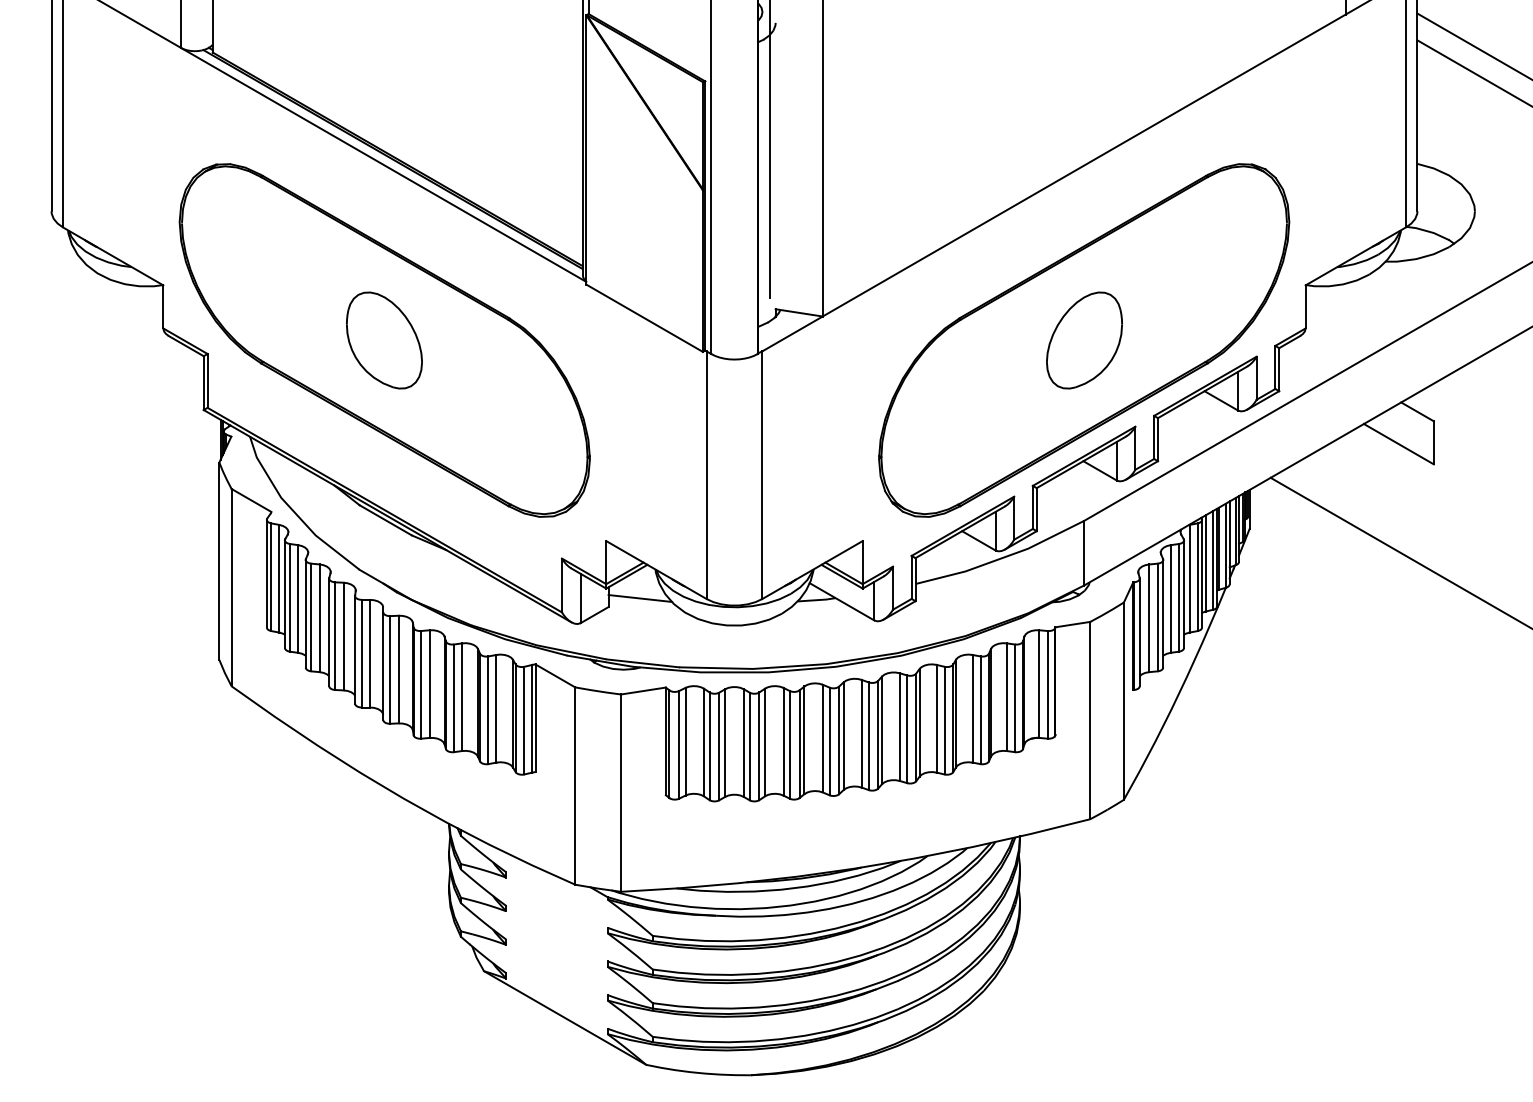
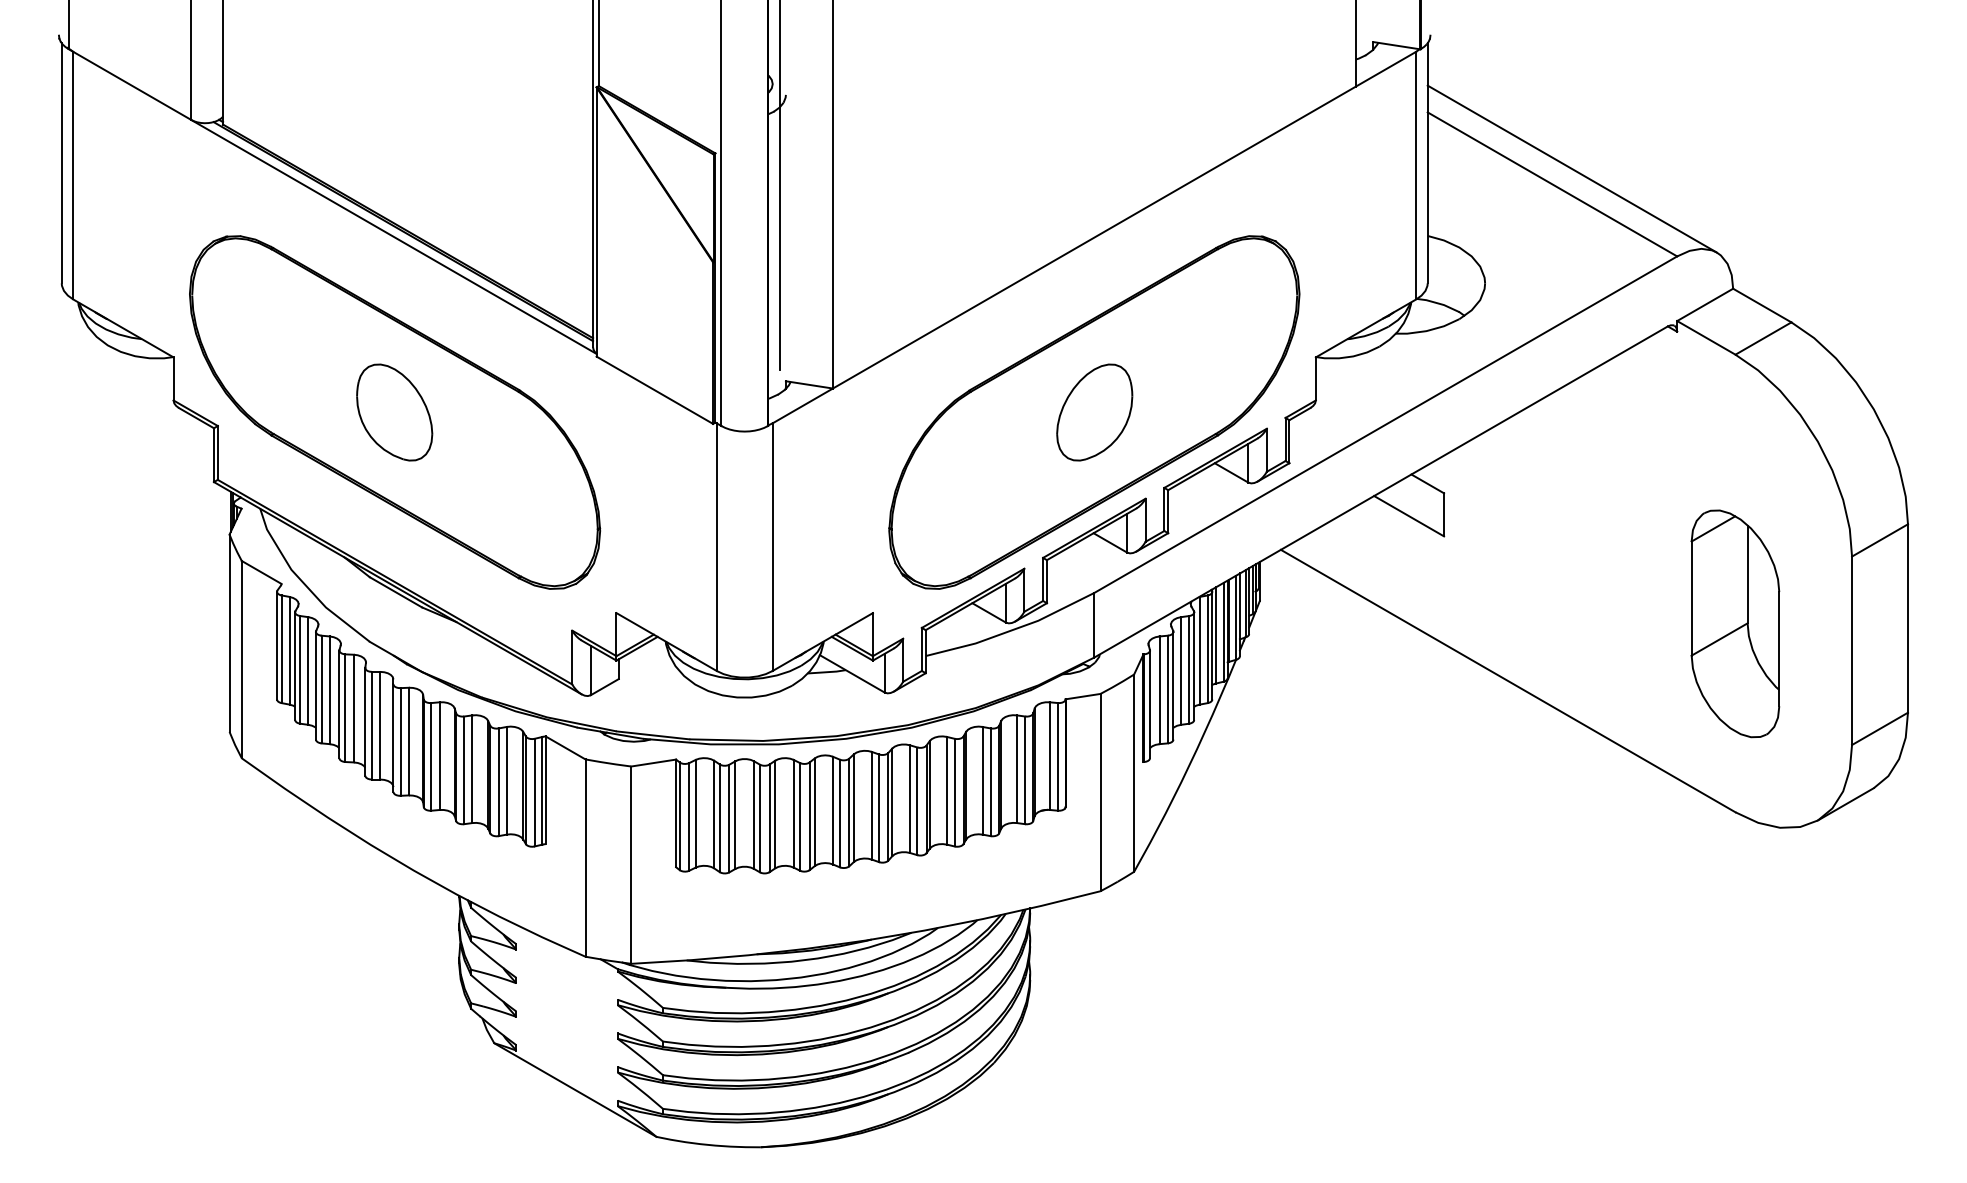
line: (640, 598) -> (650, 670), removed

